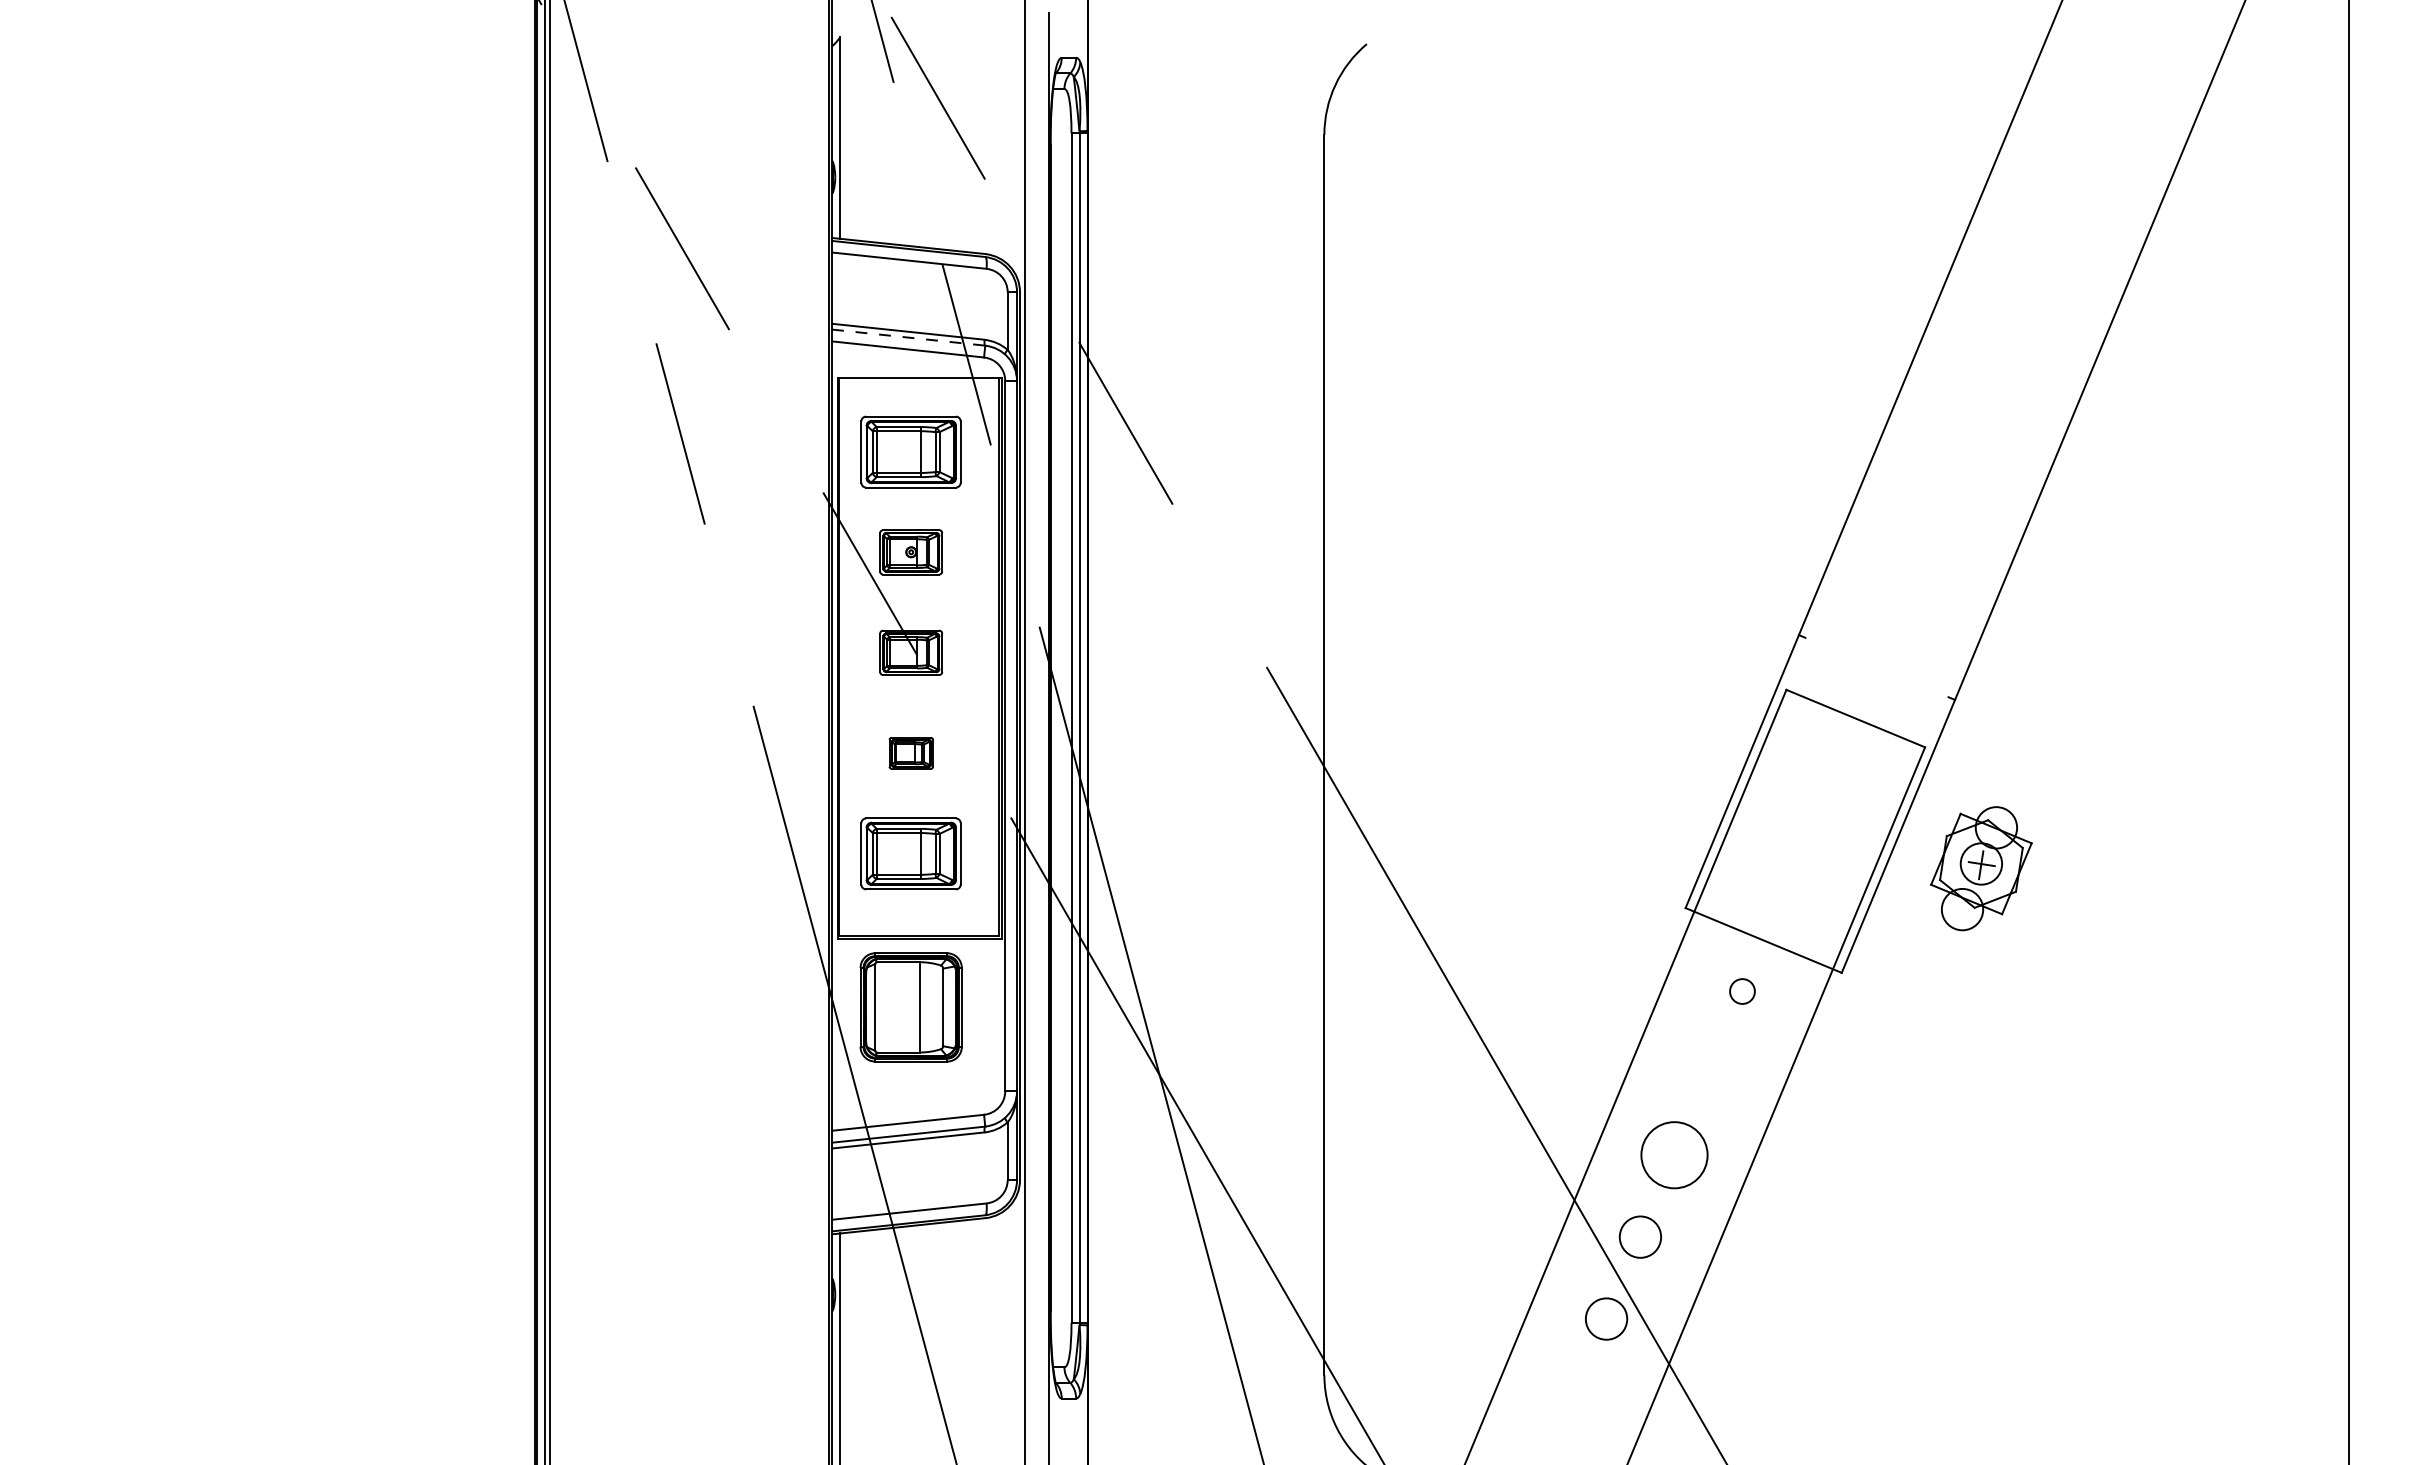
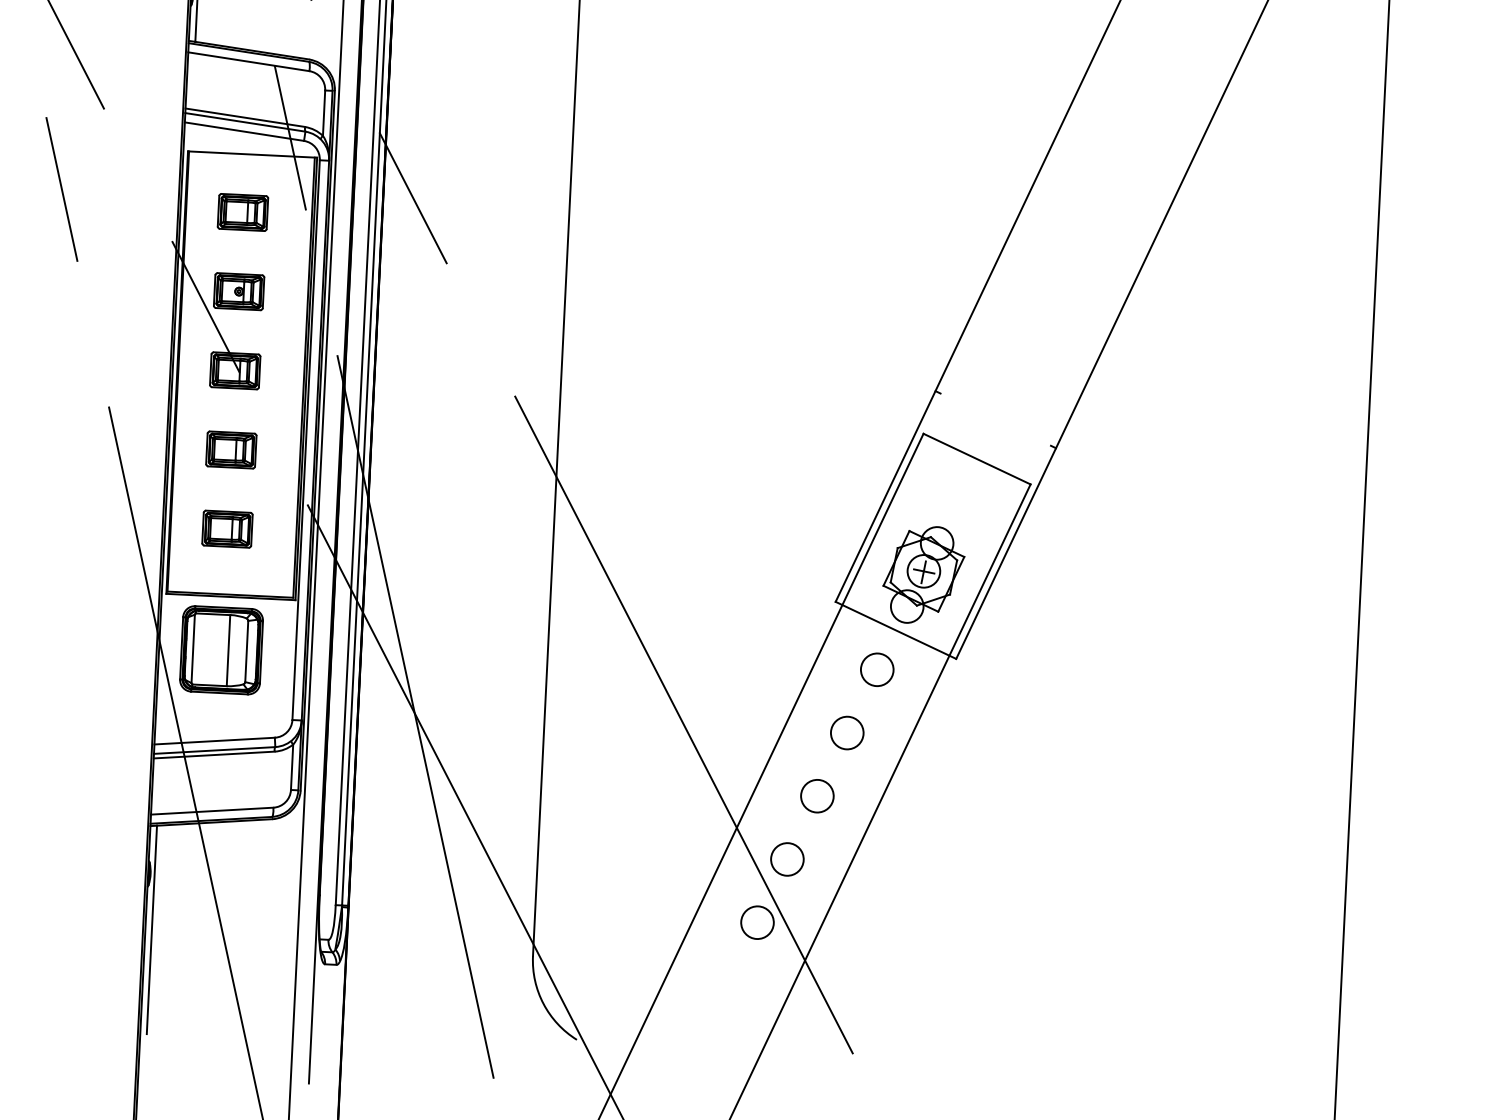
line: (909, 337) -> (246, 122), dashed -> solid
part: (911, 451) -> (243, 212), size x0.62
part: (911, 753) -> (231, 450), size x1.43
part: (911, 853) -> (227, 529), size x0.62
part: (1981, 868) -> (923, 574), moved
circle: (1742, 991) -> (877, 669), size x1.67
circle: (1707, 1072) -> (846, 732), added
circle: (1674, 1154) -> (817, 795), size x0.62

